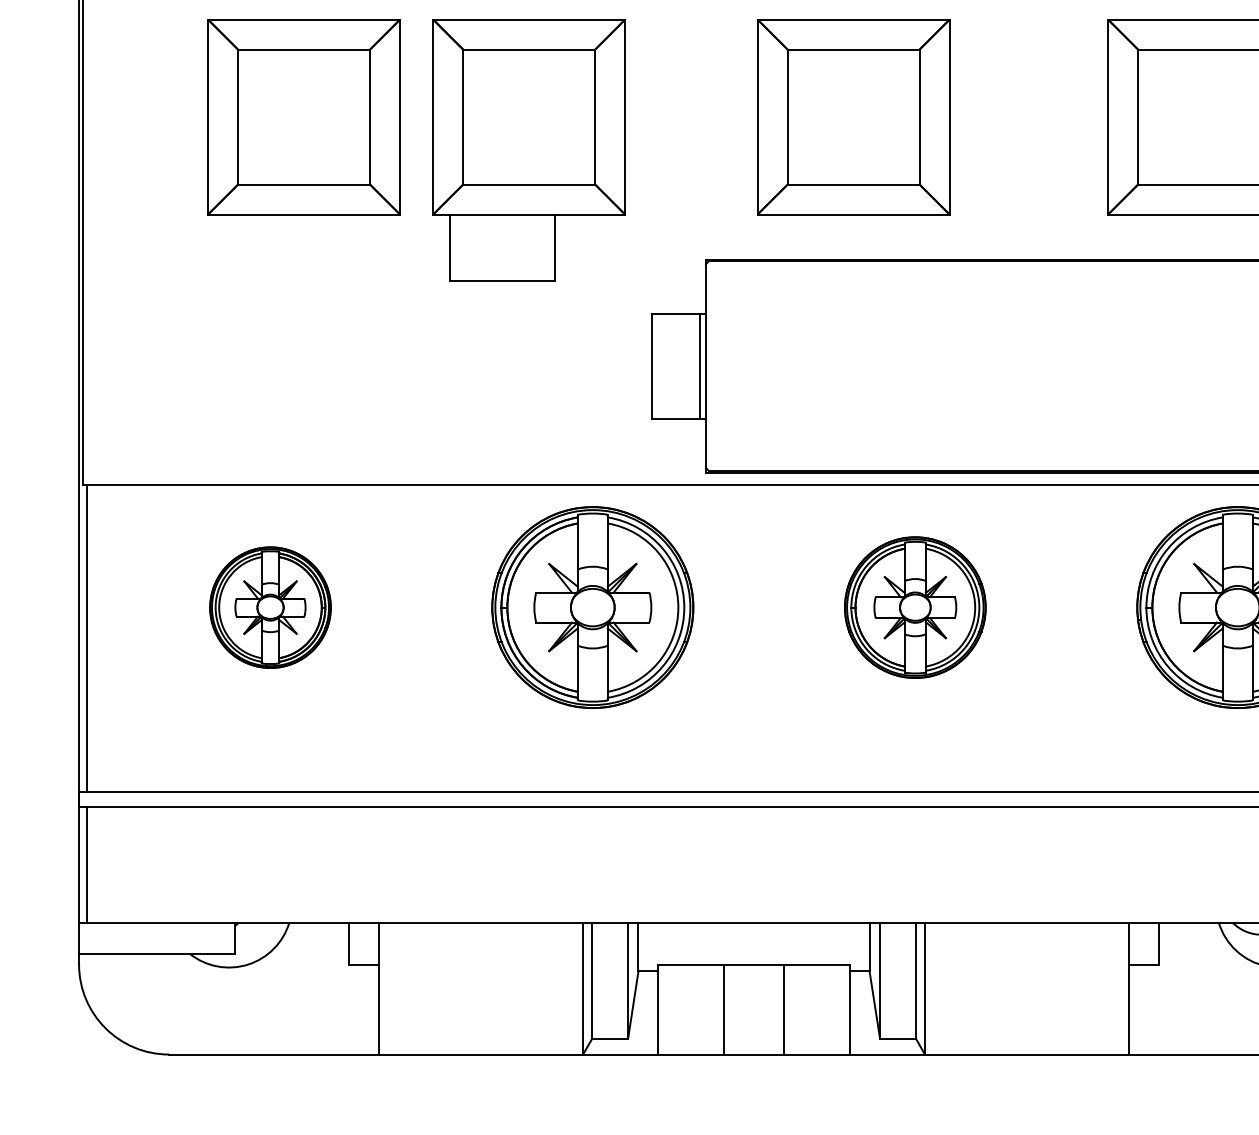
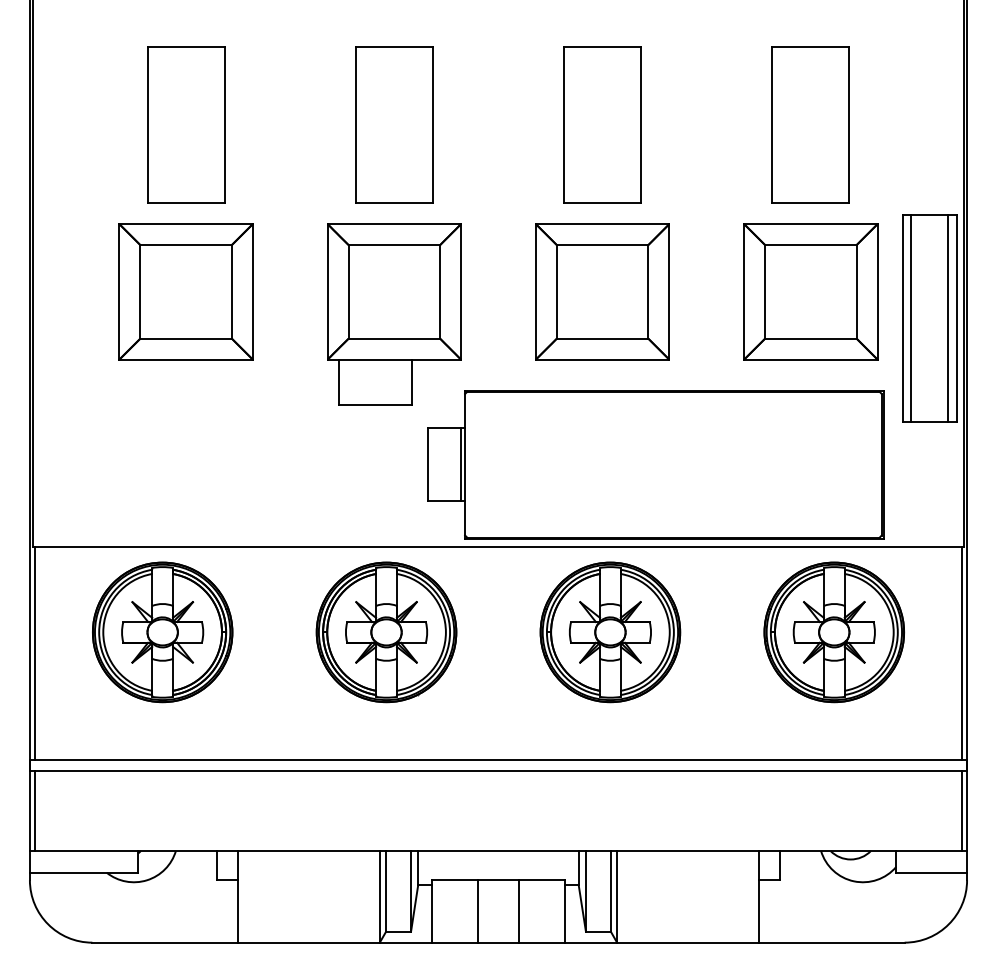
part: (853, 116) -> (602, 291), moved
part: (529, 149) -> (394, 314), moved
part: (270, 607) -> (162, 632), size x1.67
part: (915, 607) -> (610, 632), size x1.43

